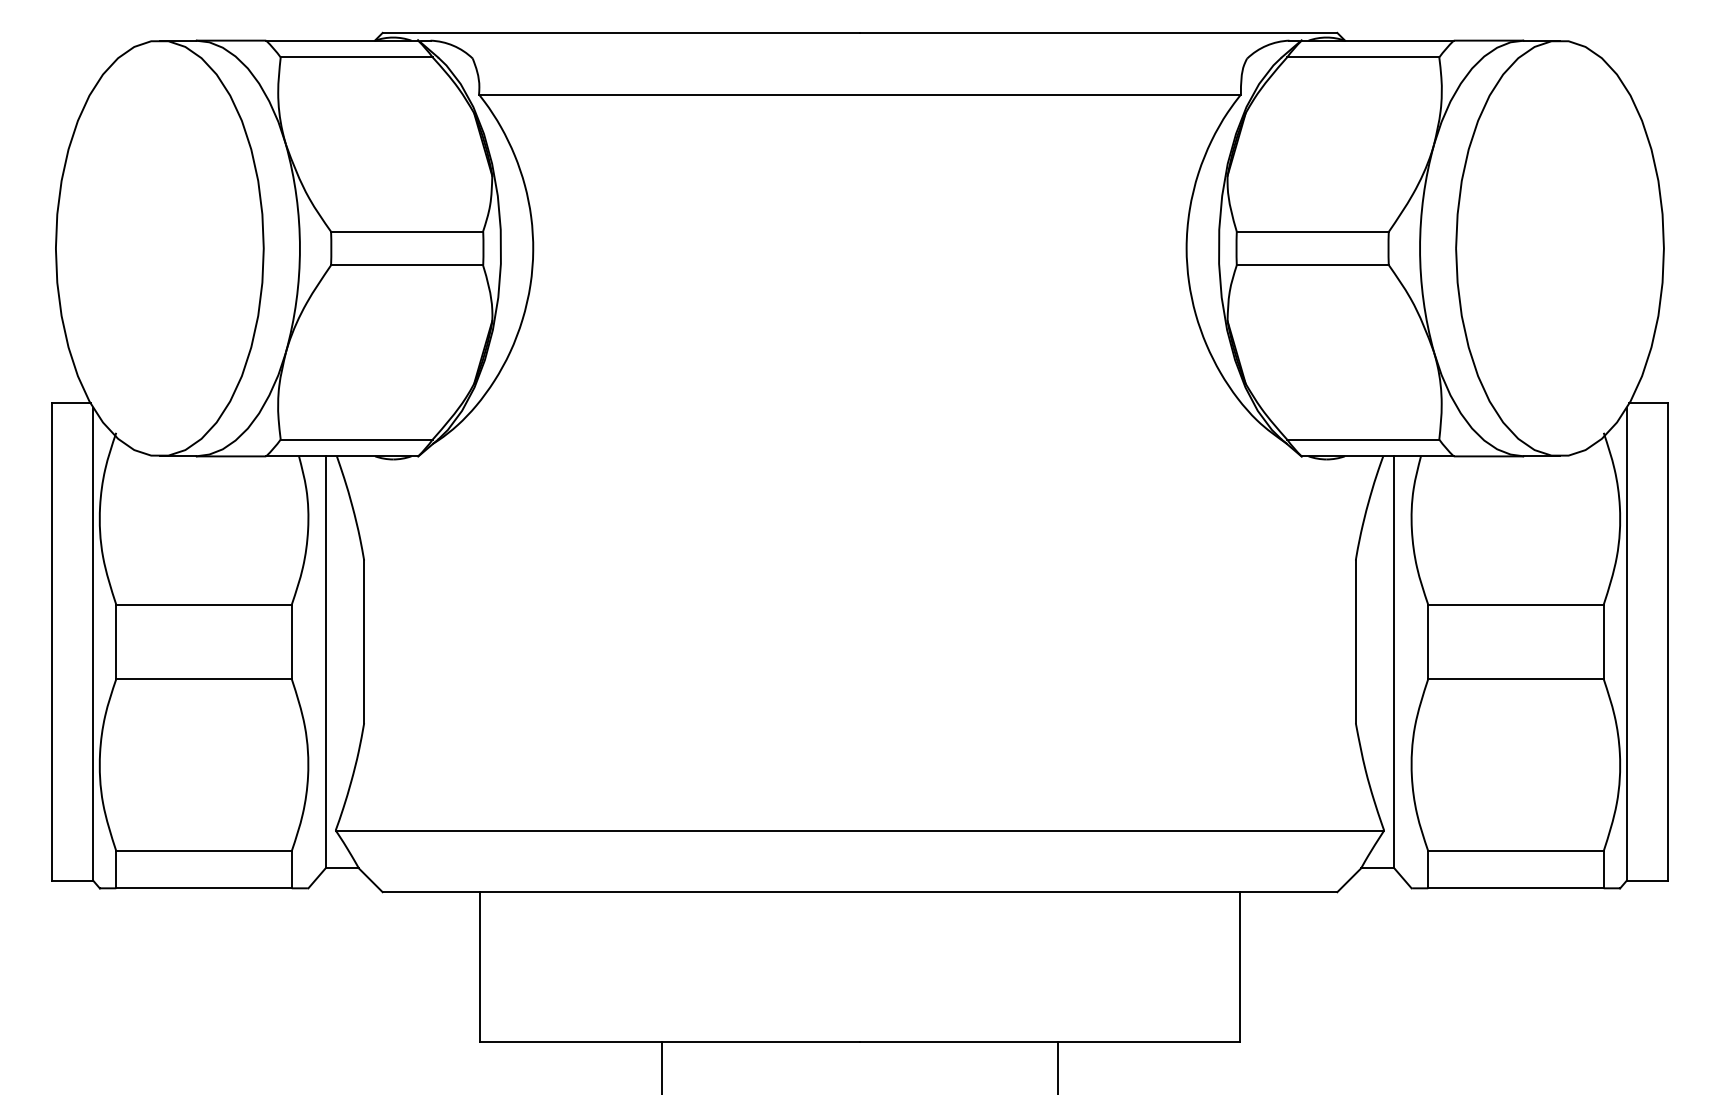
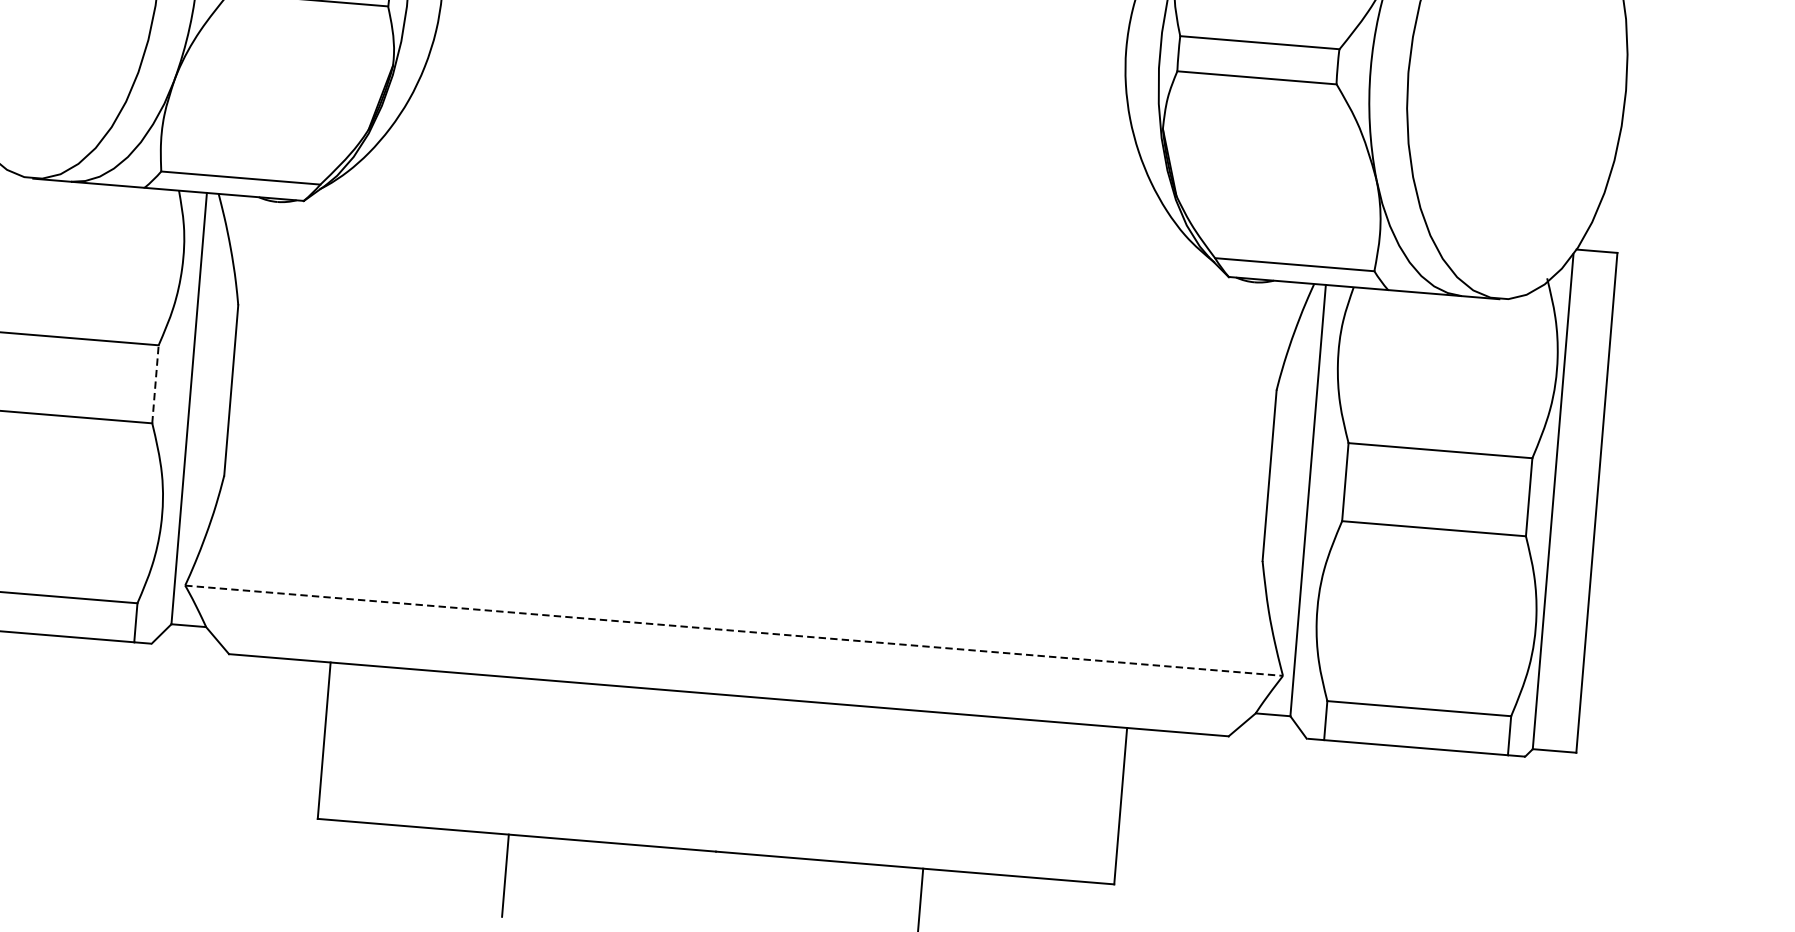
line: (291, 641) -> (155, 383), solid -> dashed
line: (860, 830) -> (734, 630), solid -> dashed

